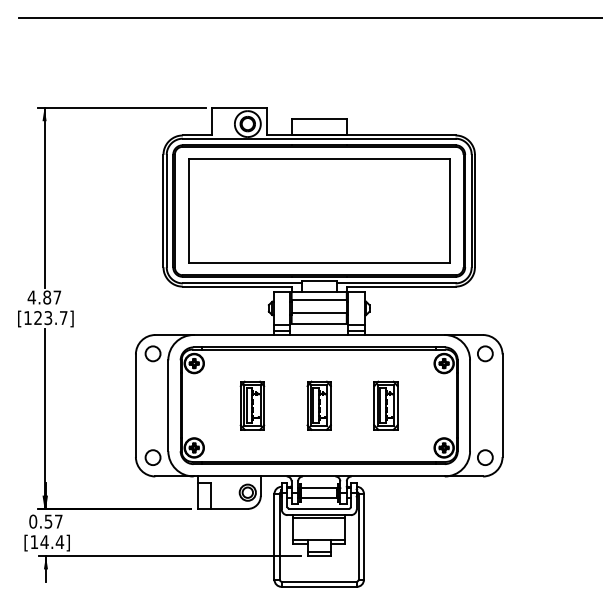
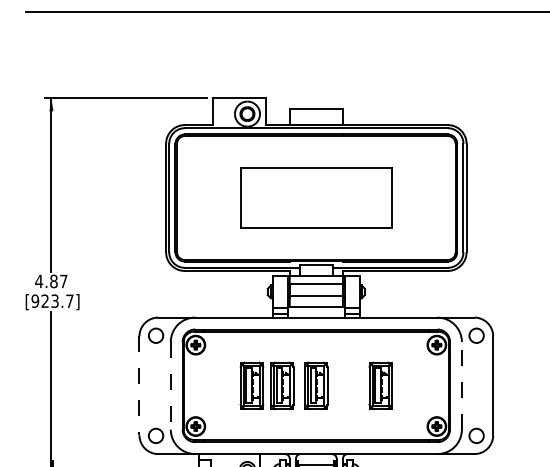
part: (319, 210) -> (316, 197), size x0.6
text: (27, 318) -> (34, 301), [123.7] -> [923.7]
part: (283, 405) -> (281, 385), added
line: (470, 405) -> (462, 385), solid -> dashed
line: (135, 406) -> (139, 386), solid -> dashed
line: (168, 406) -> (170, 386), solid -> dashed

